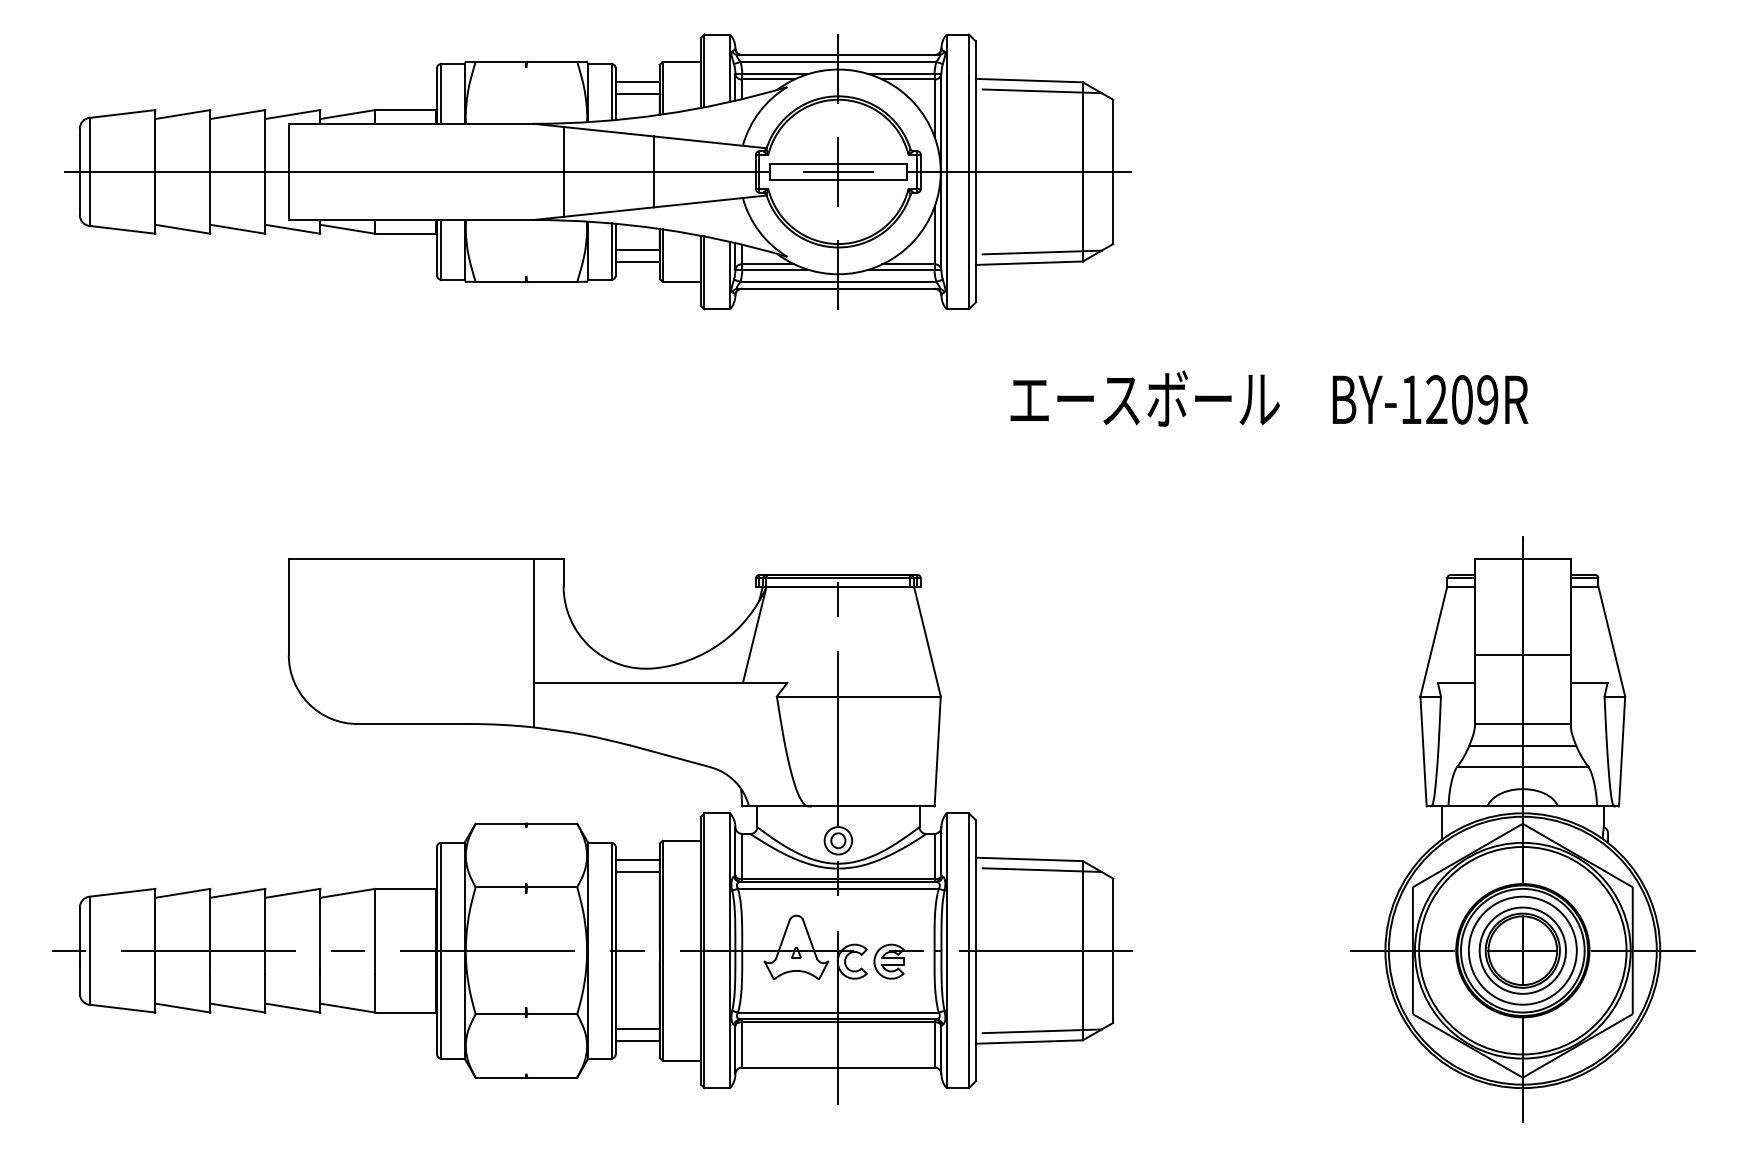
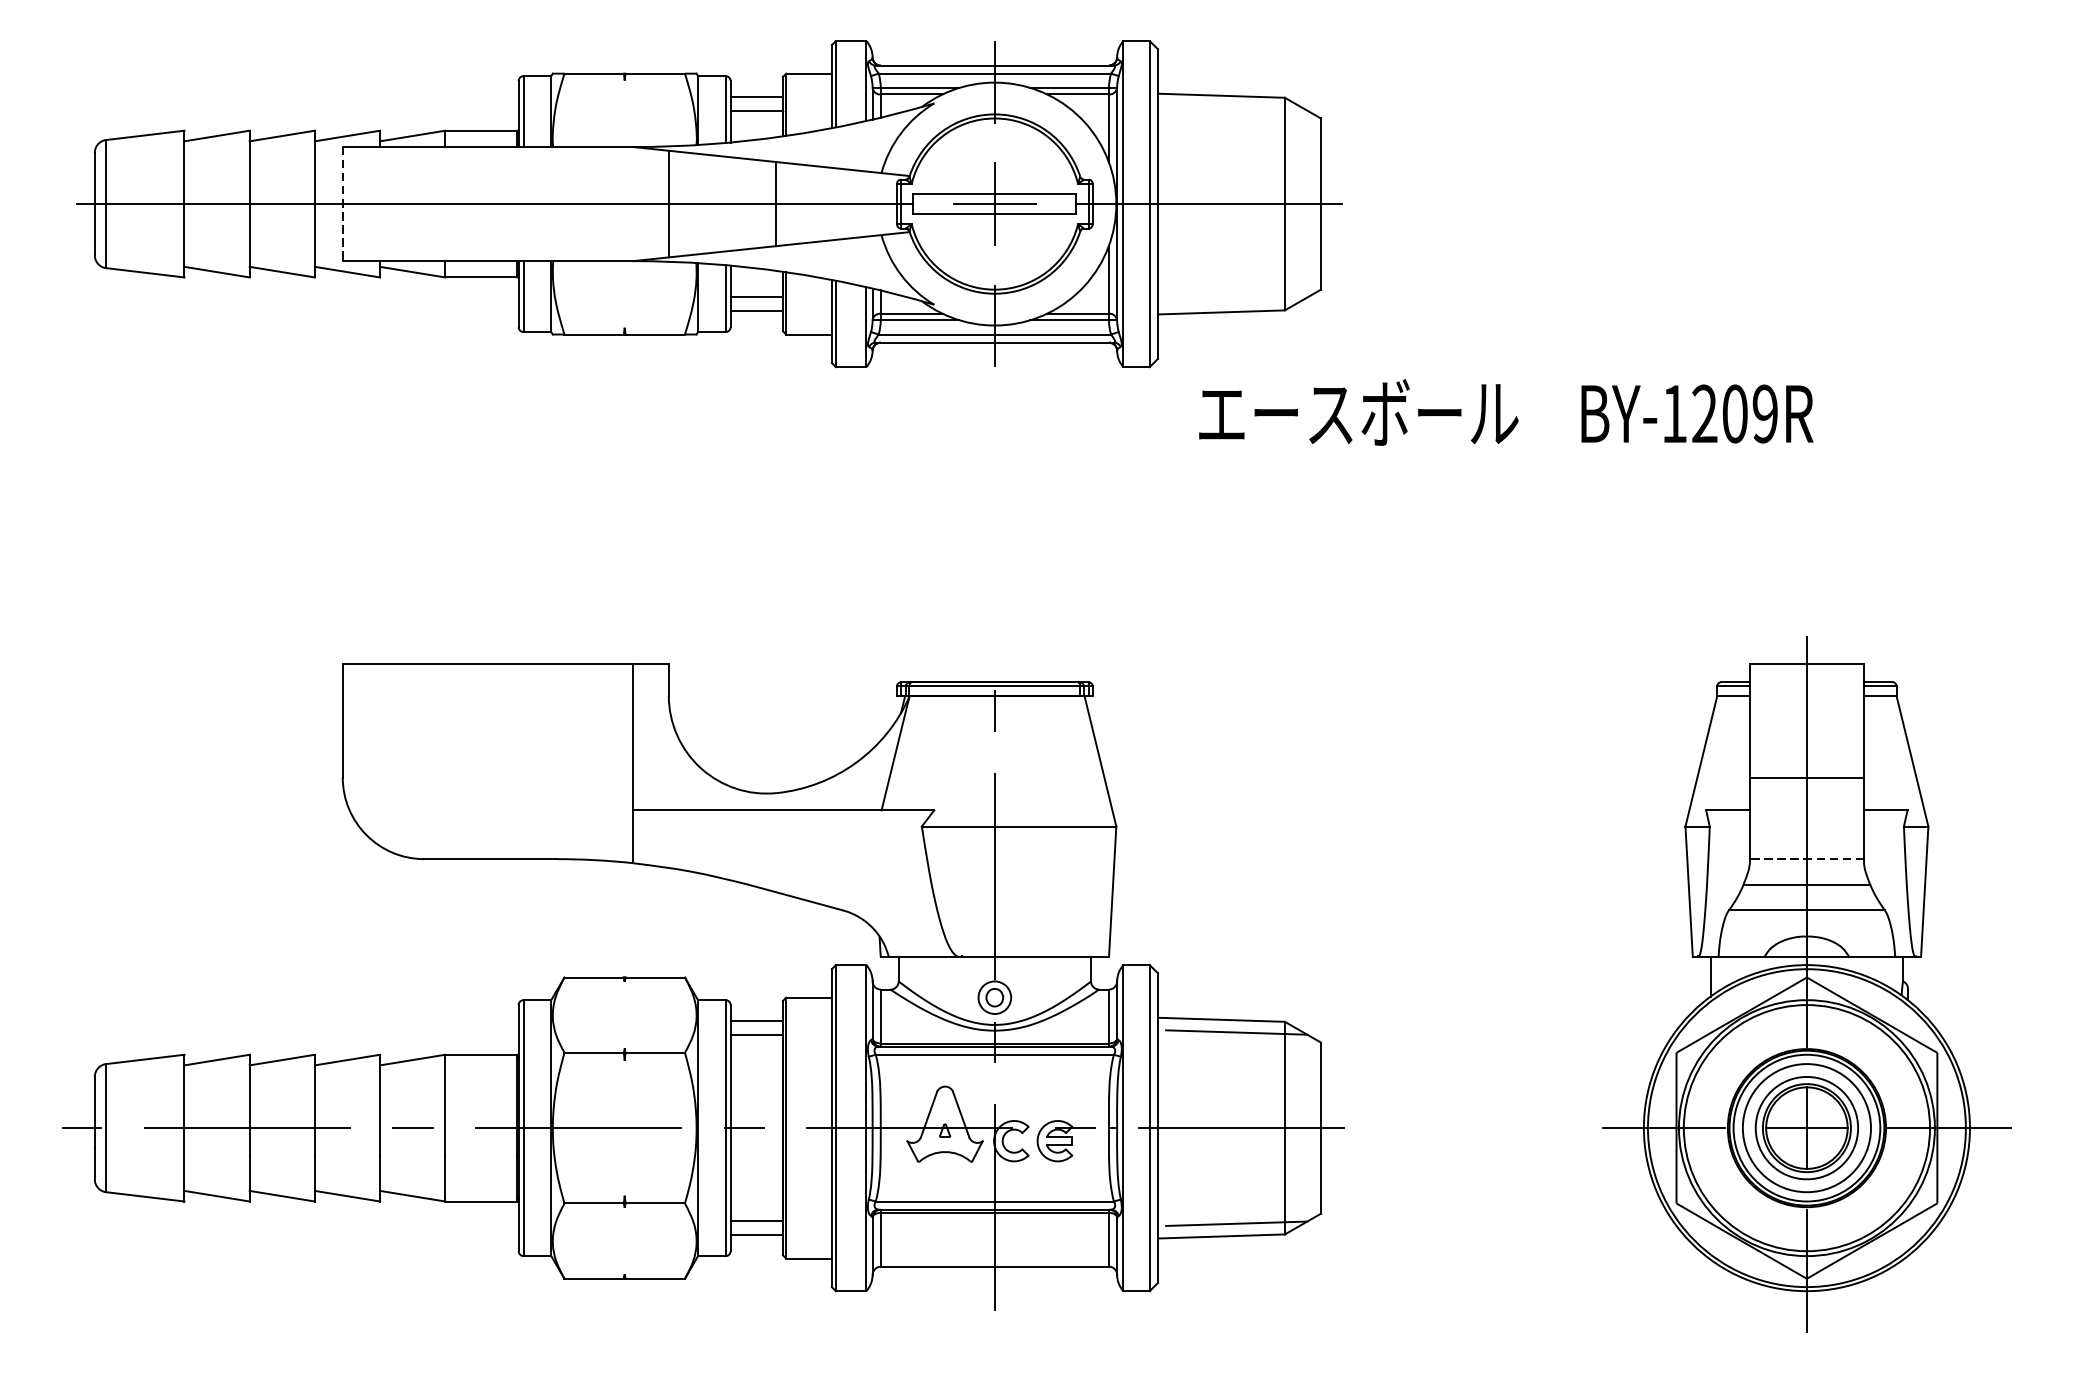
line: (1041, 91) -> (1235, 108), removed
line: (288, 172) -> (342, 204), solid -> dashed
line: (1041, 252) -> (1235, 299), removed
text: (1269, 398) -> (1506, 412), moved
line: (1522, 724) -> (1806, 859), solid -> dashed

